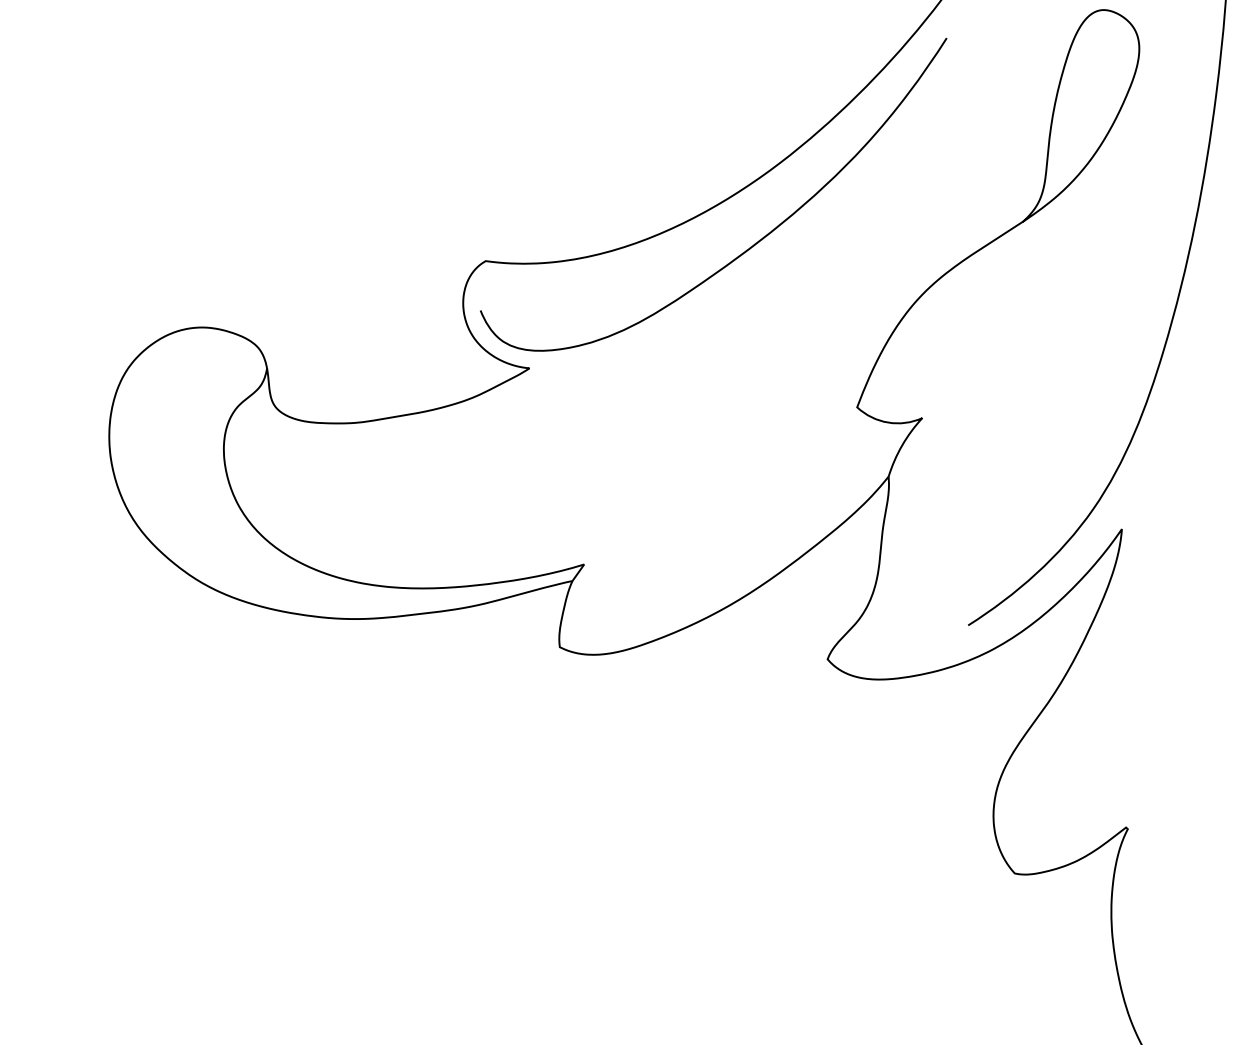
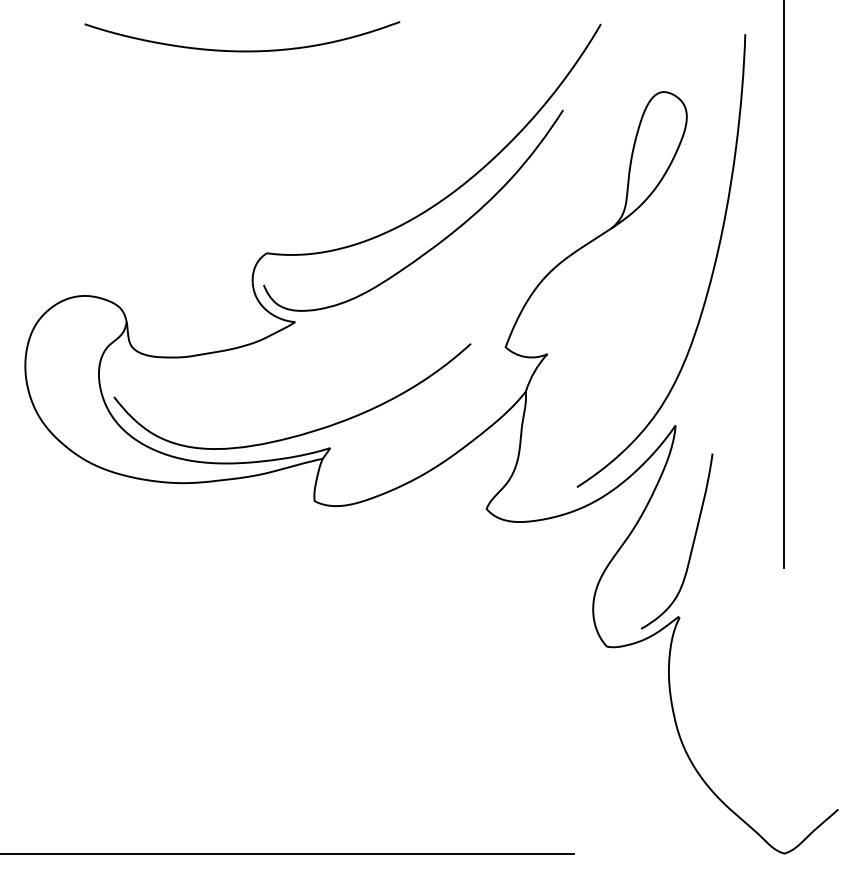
curve: (545, 540) -> (305, 432), added
curve: (1146, 717) -> (691, 546), added

